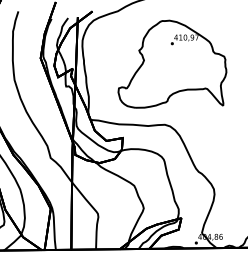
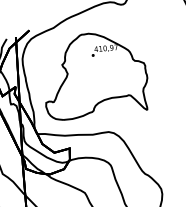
part: (172, 63) -> (95, 74), moved

